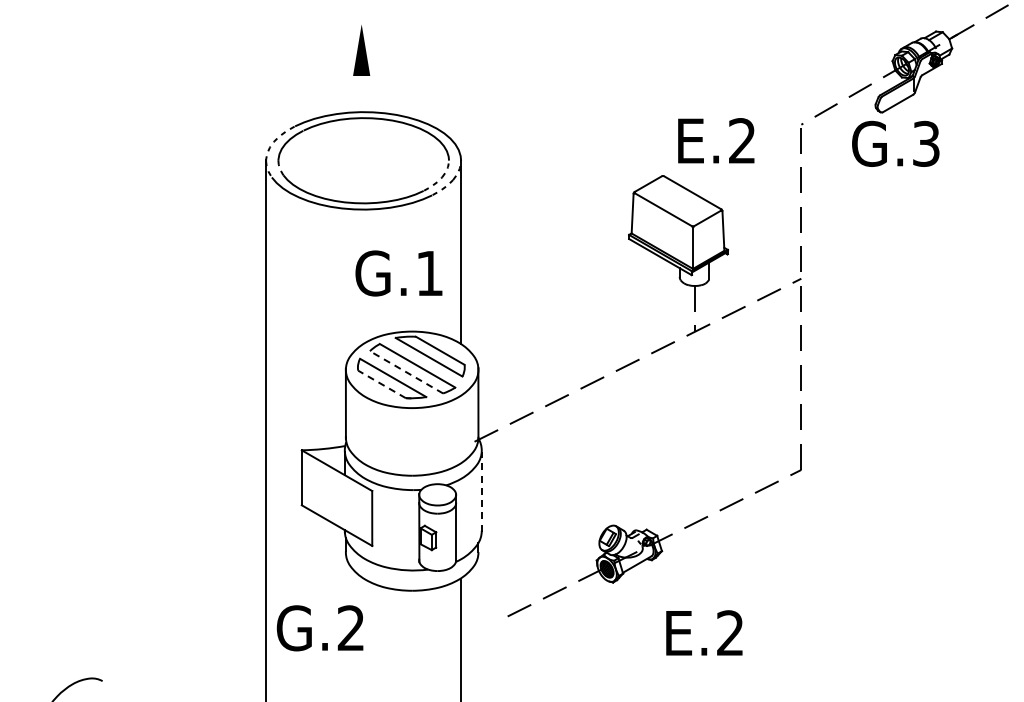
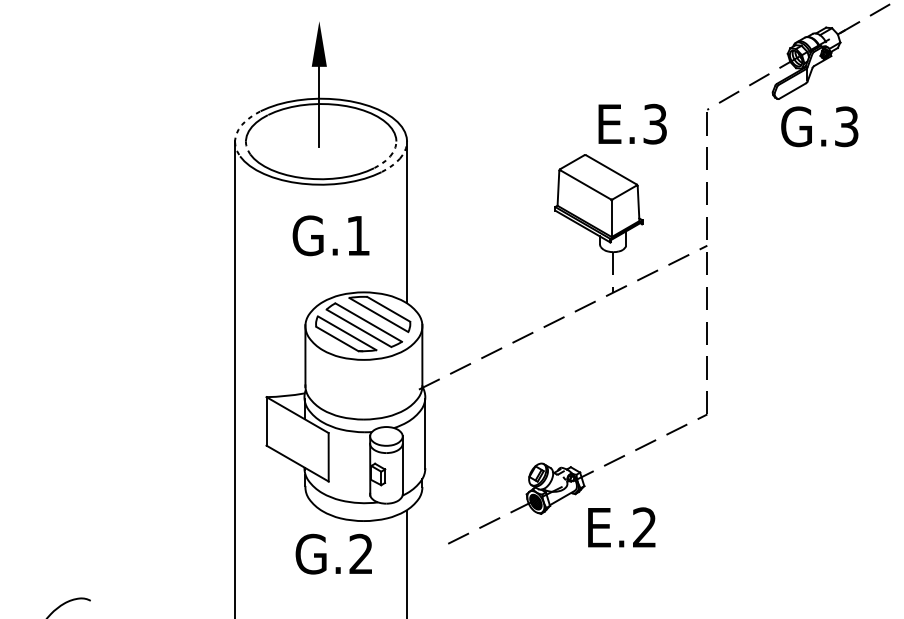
line: (361, 121) -> (319, 106), added
text: (742, 141) -> (655, 124), E.2 -> E.3
text: (895, 143) -> (819, 126), moved
text: (398, 273) -> (330, 235), moved
line: (406, 372) -> (358, 328), dashed -> solid
line: (381, 384) -> (336, 339), dashed -> solid
line: (481, 491) -> (425, 433), dashed -> solid
text: (319, 628) -> (333, 554), moved
text: (704, 632) -> (621, 527), moved

